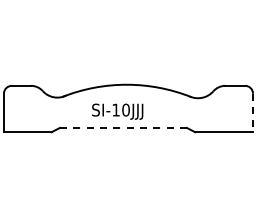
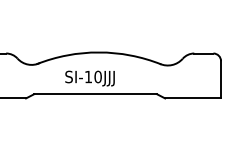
line: (253, 113) -> (221, 80), dashed -> solid
line: (123, 127) -> (95, 93), dashed -> solid

